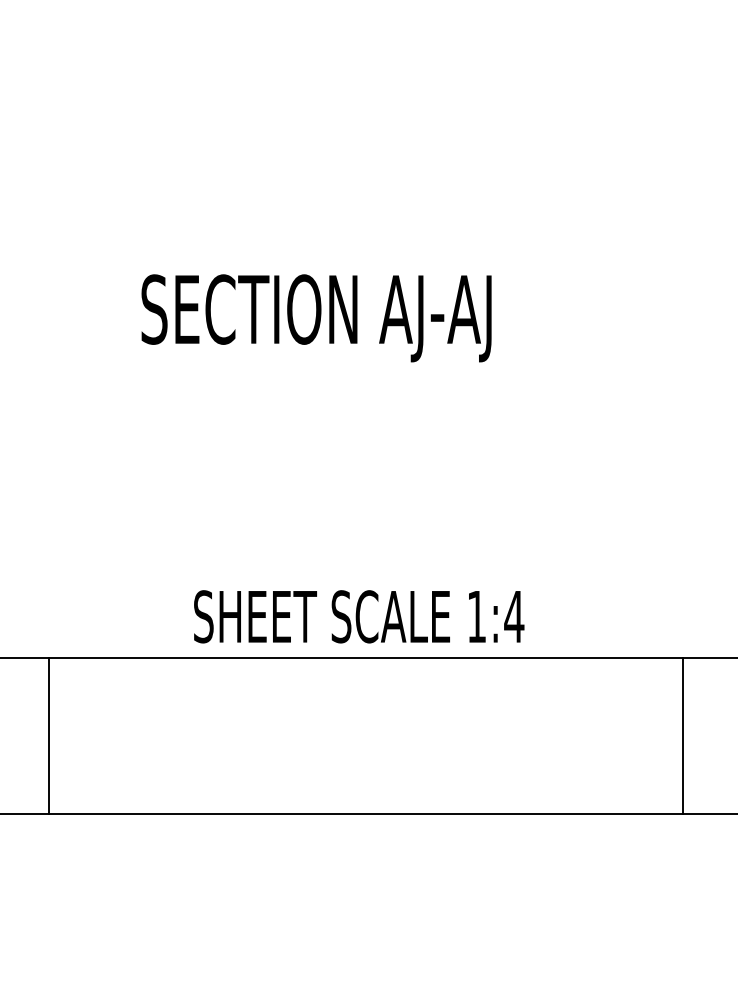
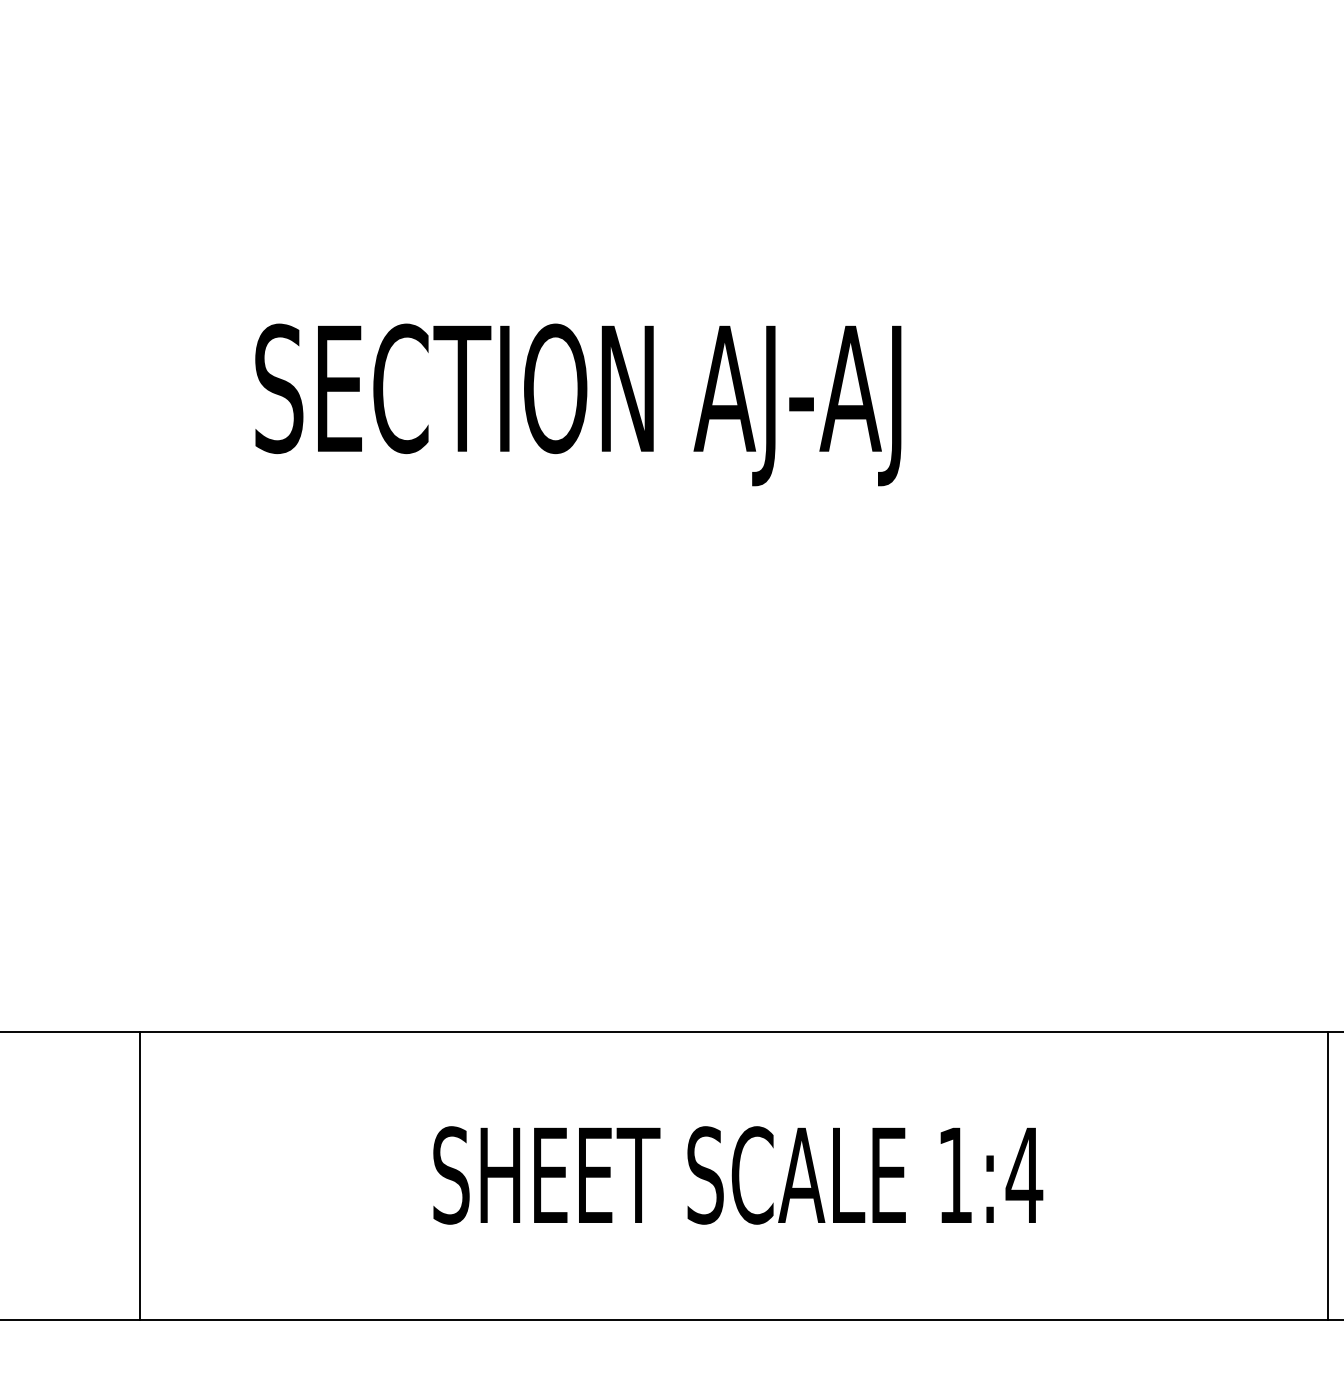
text: (359, 616) -> (738, 1174), moved
line: (48, 736) -> (138, 1176), moved
line: (683, 736) -> (1329, 1176), moved

